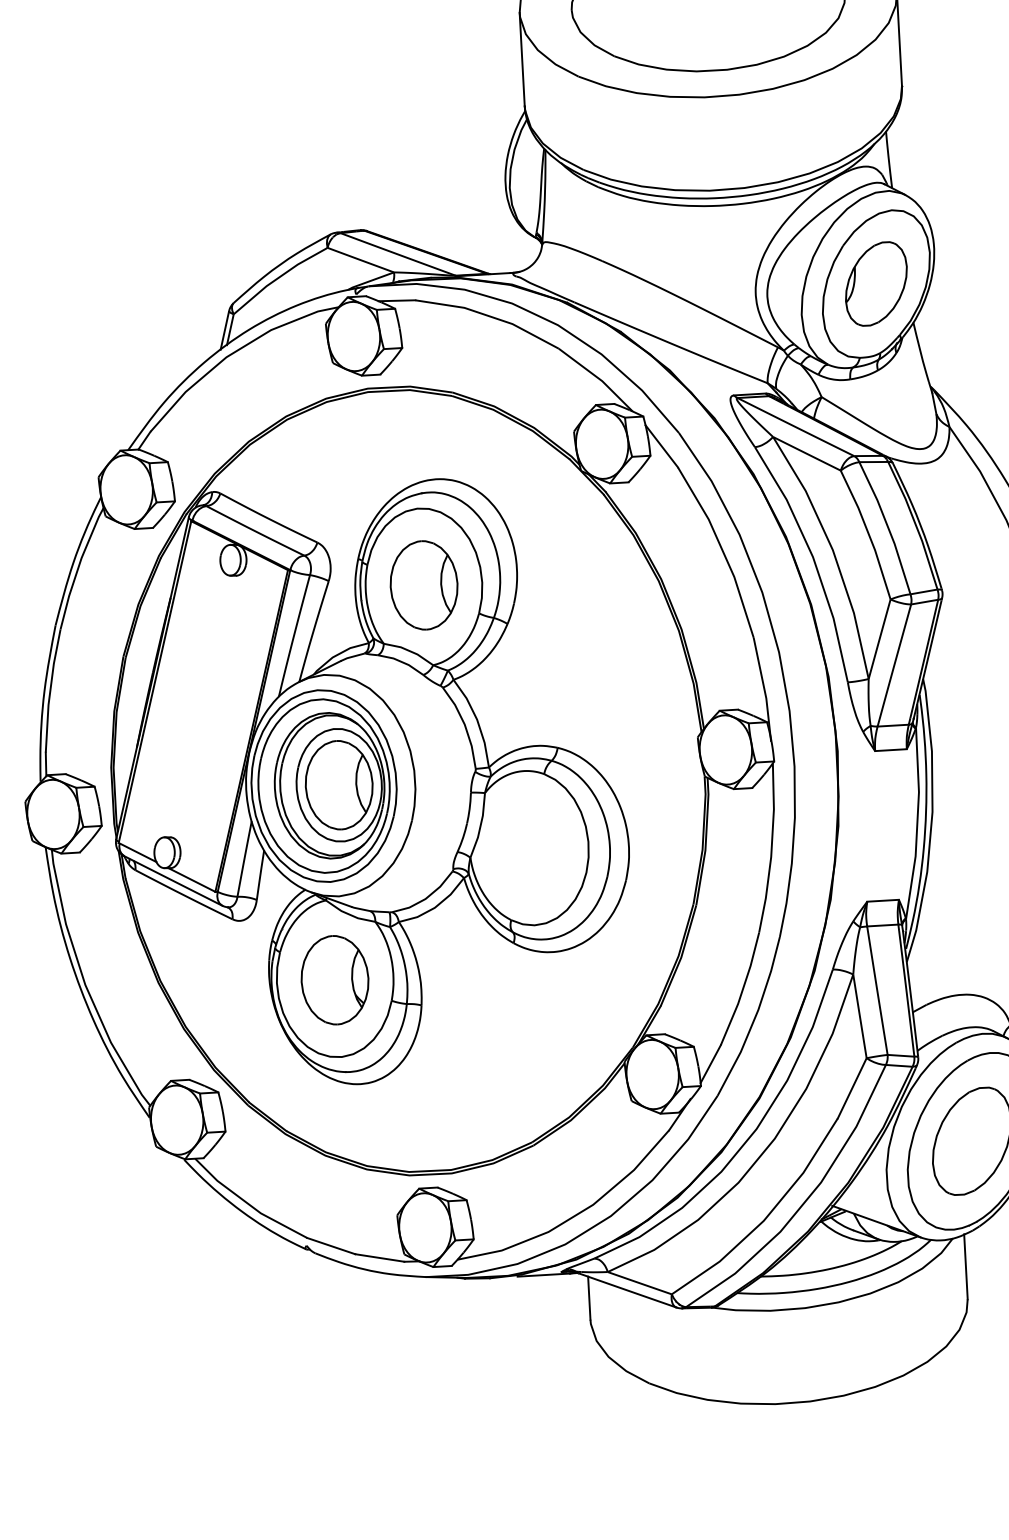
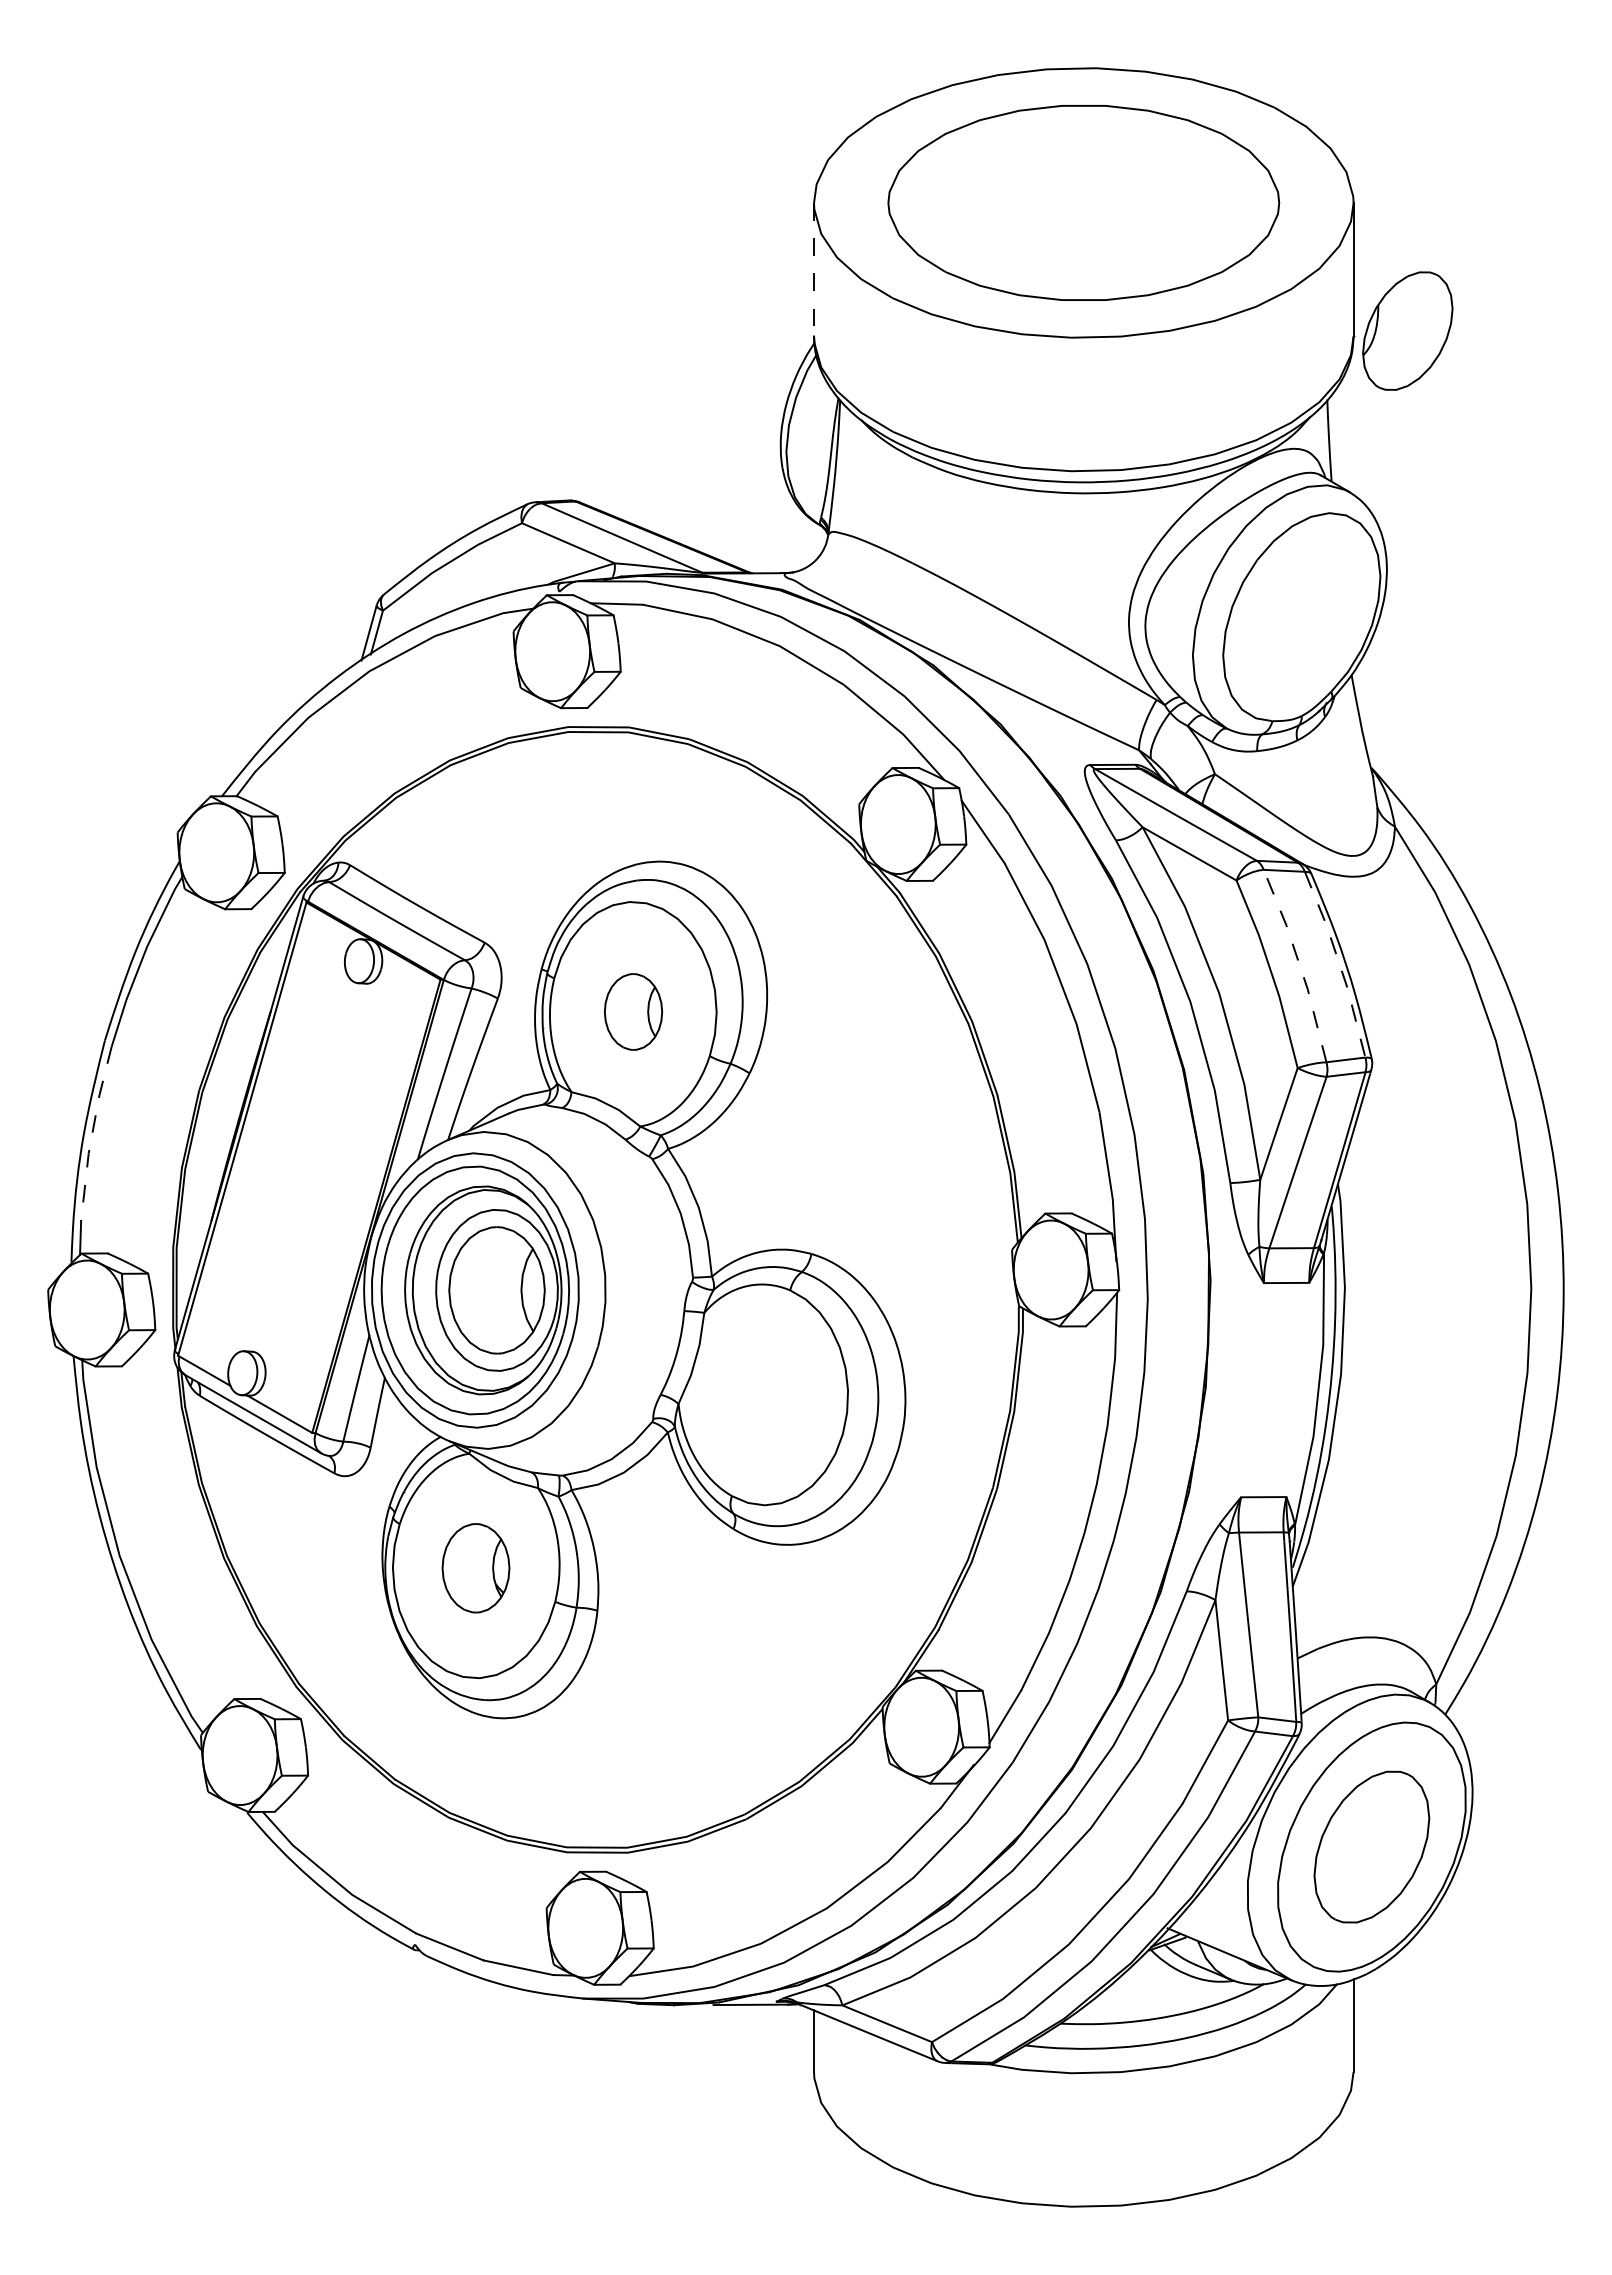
line: (522, 59) -> (814, 269), solid -> dashed
part: (876, 283) -> (1407, 330), moved
line: (915, 524) -> (1339, 963), solid -> dashed
line: (887, 526) -> (1299, 964), solid -> dashed
part: (424, 585) -> (633, 1011), size x0.6
line: (50, 691) -> (92, 1134), solid -> dashed
part: (334, 980) -> (475, 1568), size x0.7

